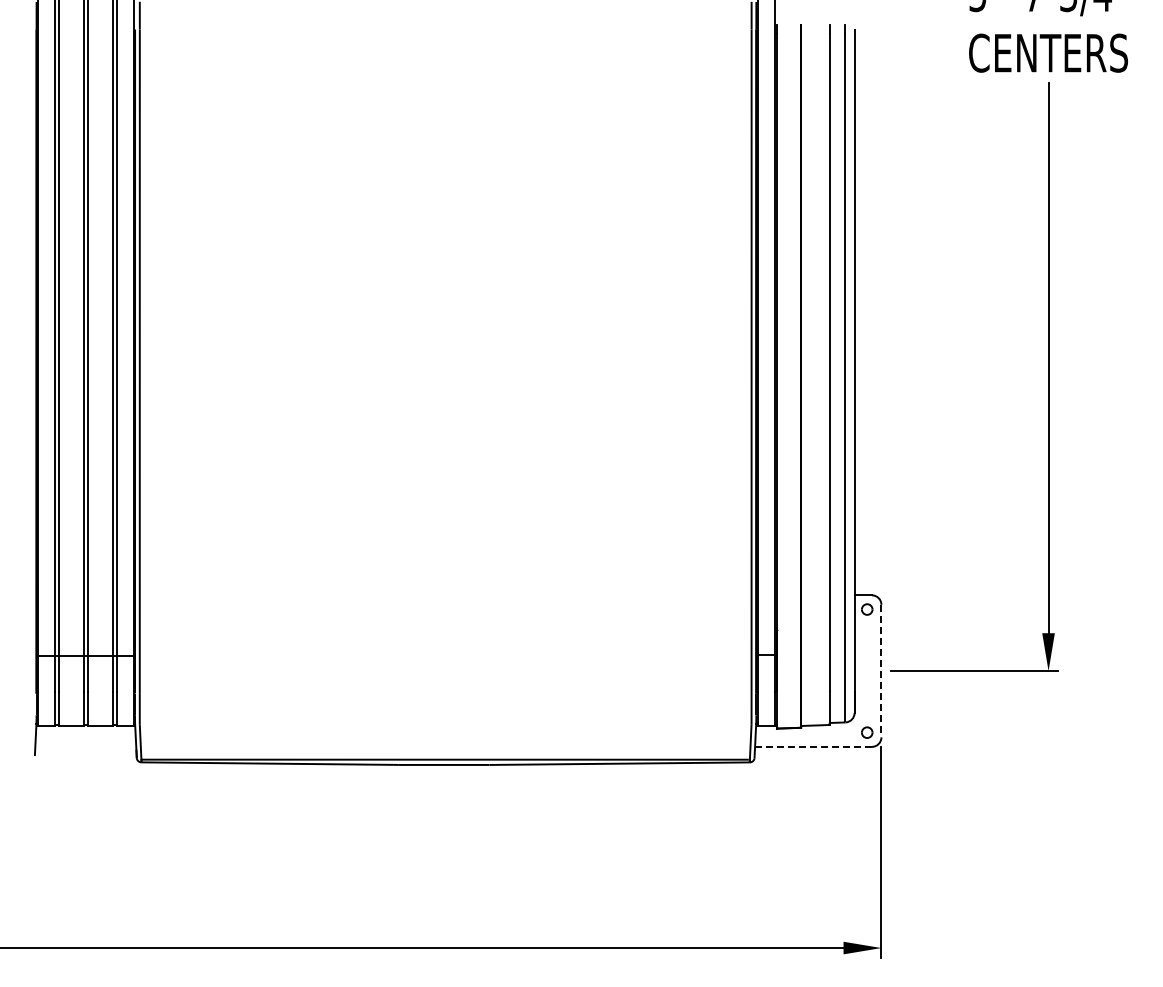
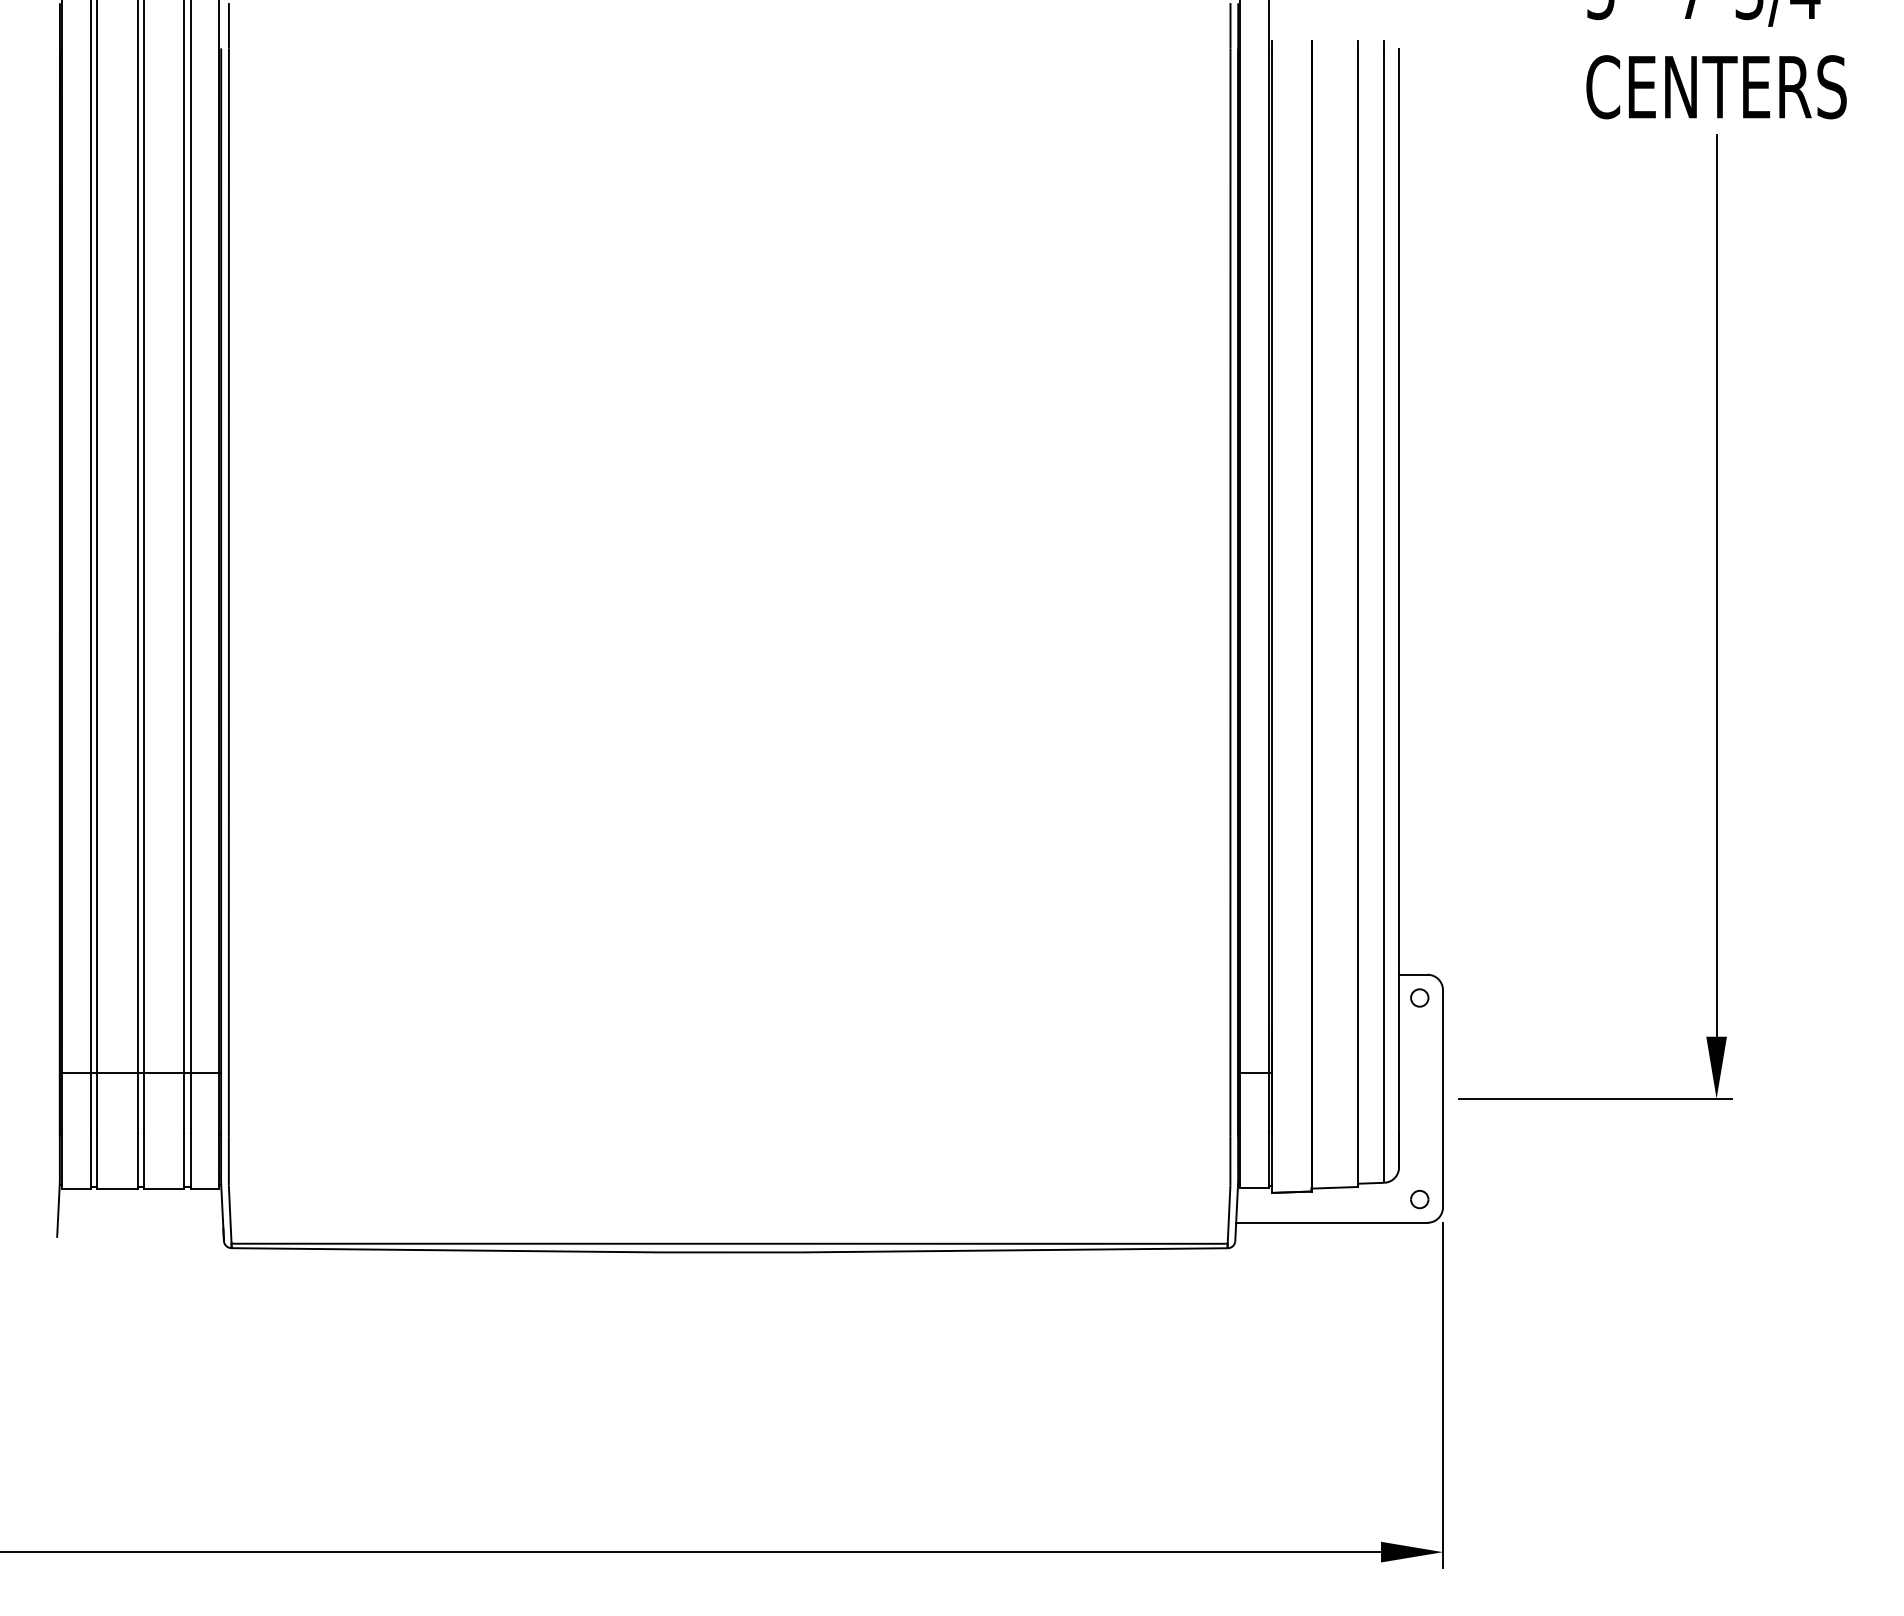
line: (881, 671) -> (1443, 1099), dashed -> solid
line: (813, 746) -> (1331, 1222), dashed -> solid

